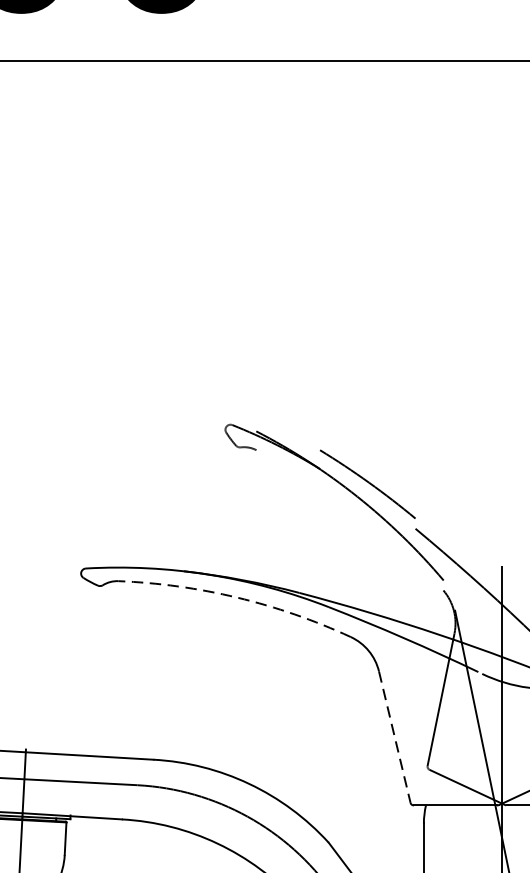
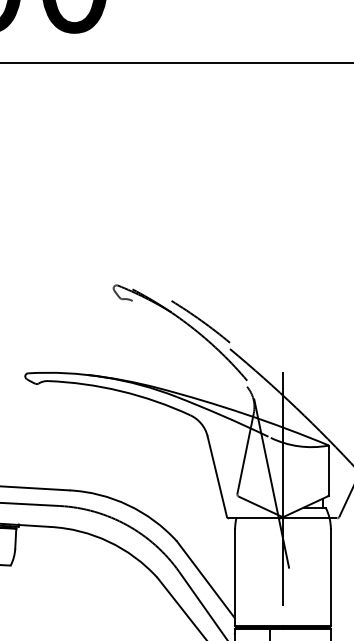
arc: (236, 598) -> (120, 391), dashed -> solid
line: (395, 738) -> (217, 477), dashed -> solid

